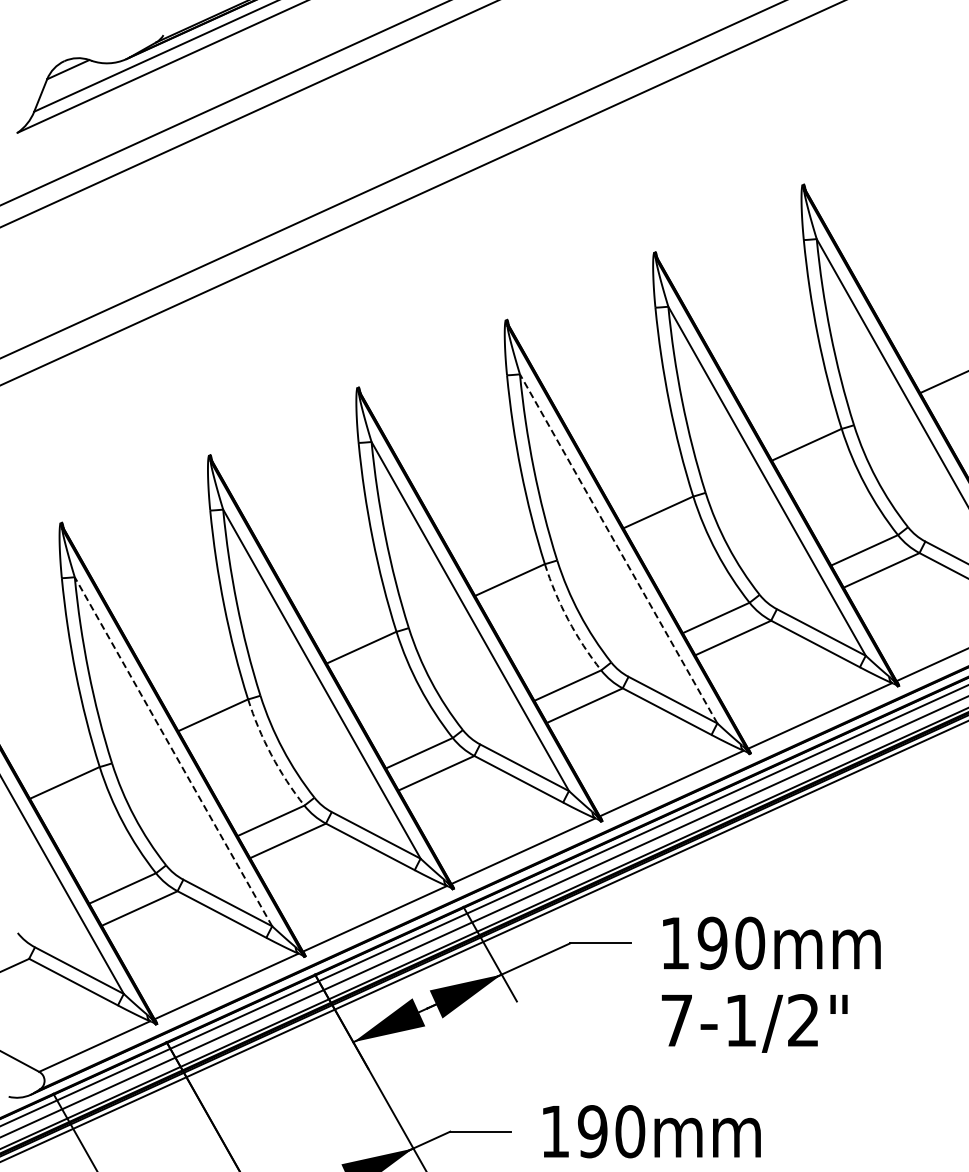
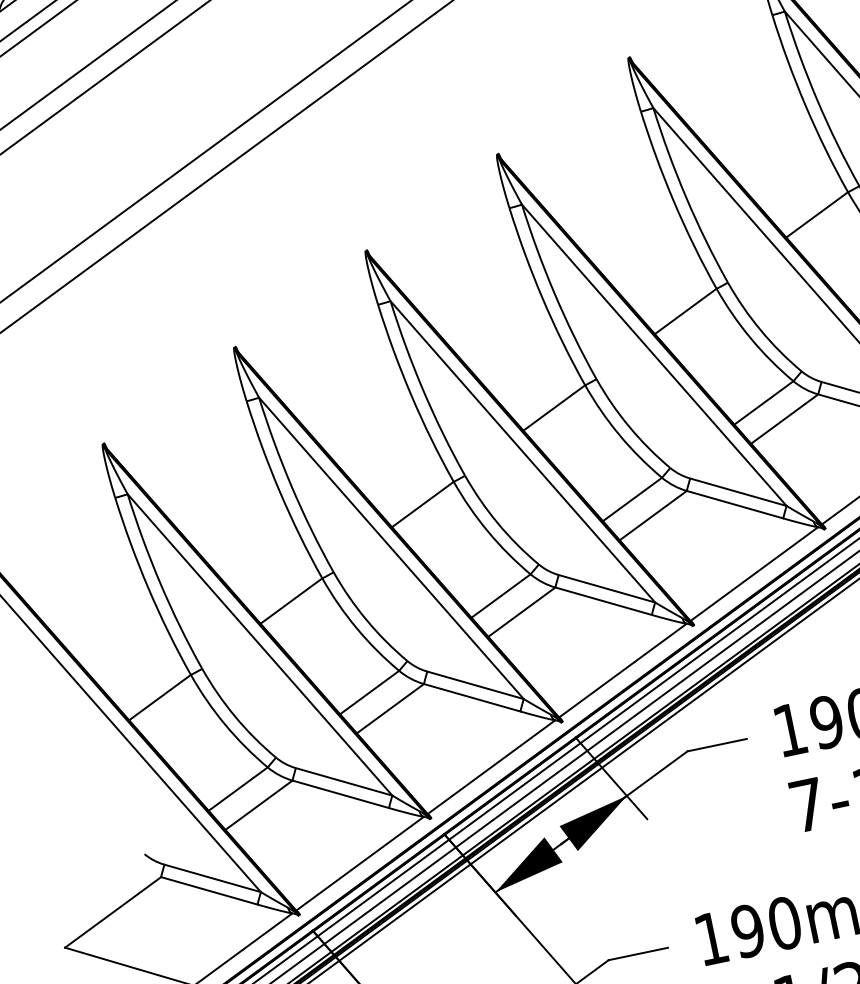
line: (618, 548) -> (654, 354), dashed -> solid
arc: (568, 619) -> (619, 434), dashed -> solid
line: (173, 751) -> (259, 644), dashed -> solid
arc: (271, 755) -> (356, 628), dashed -> solid

